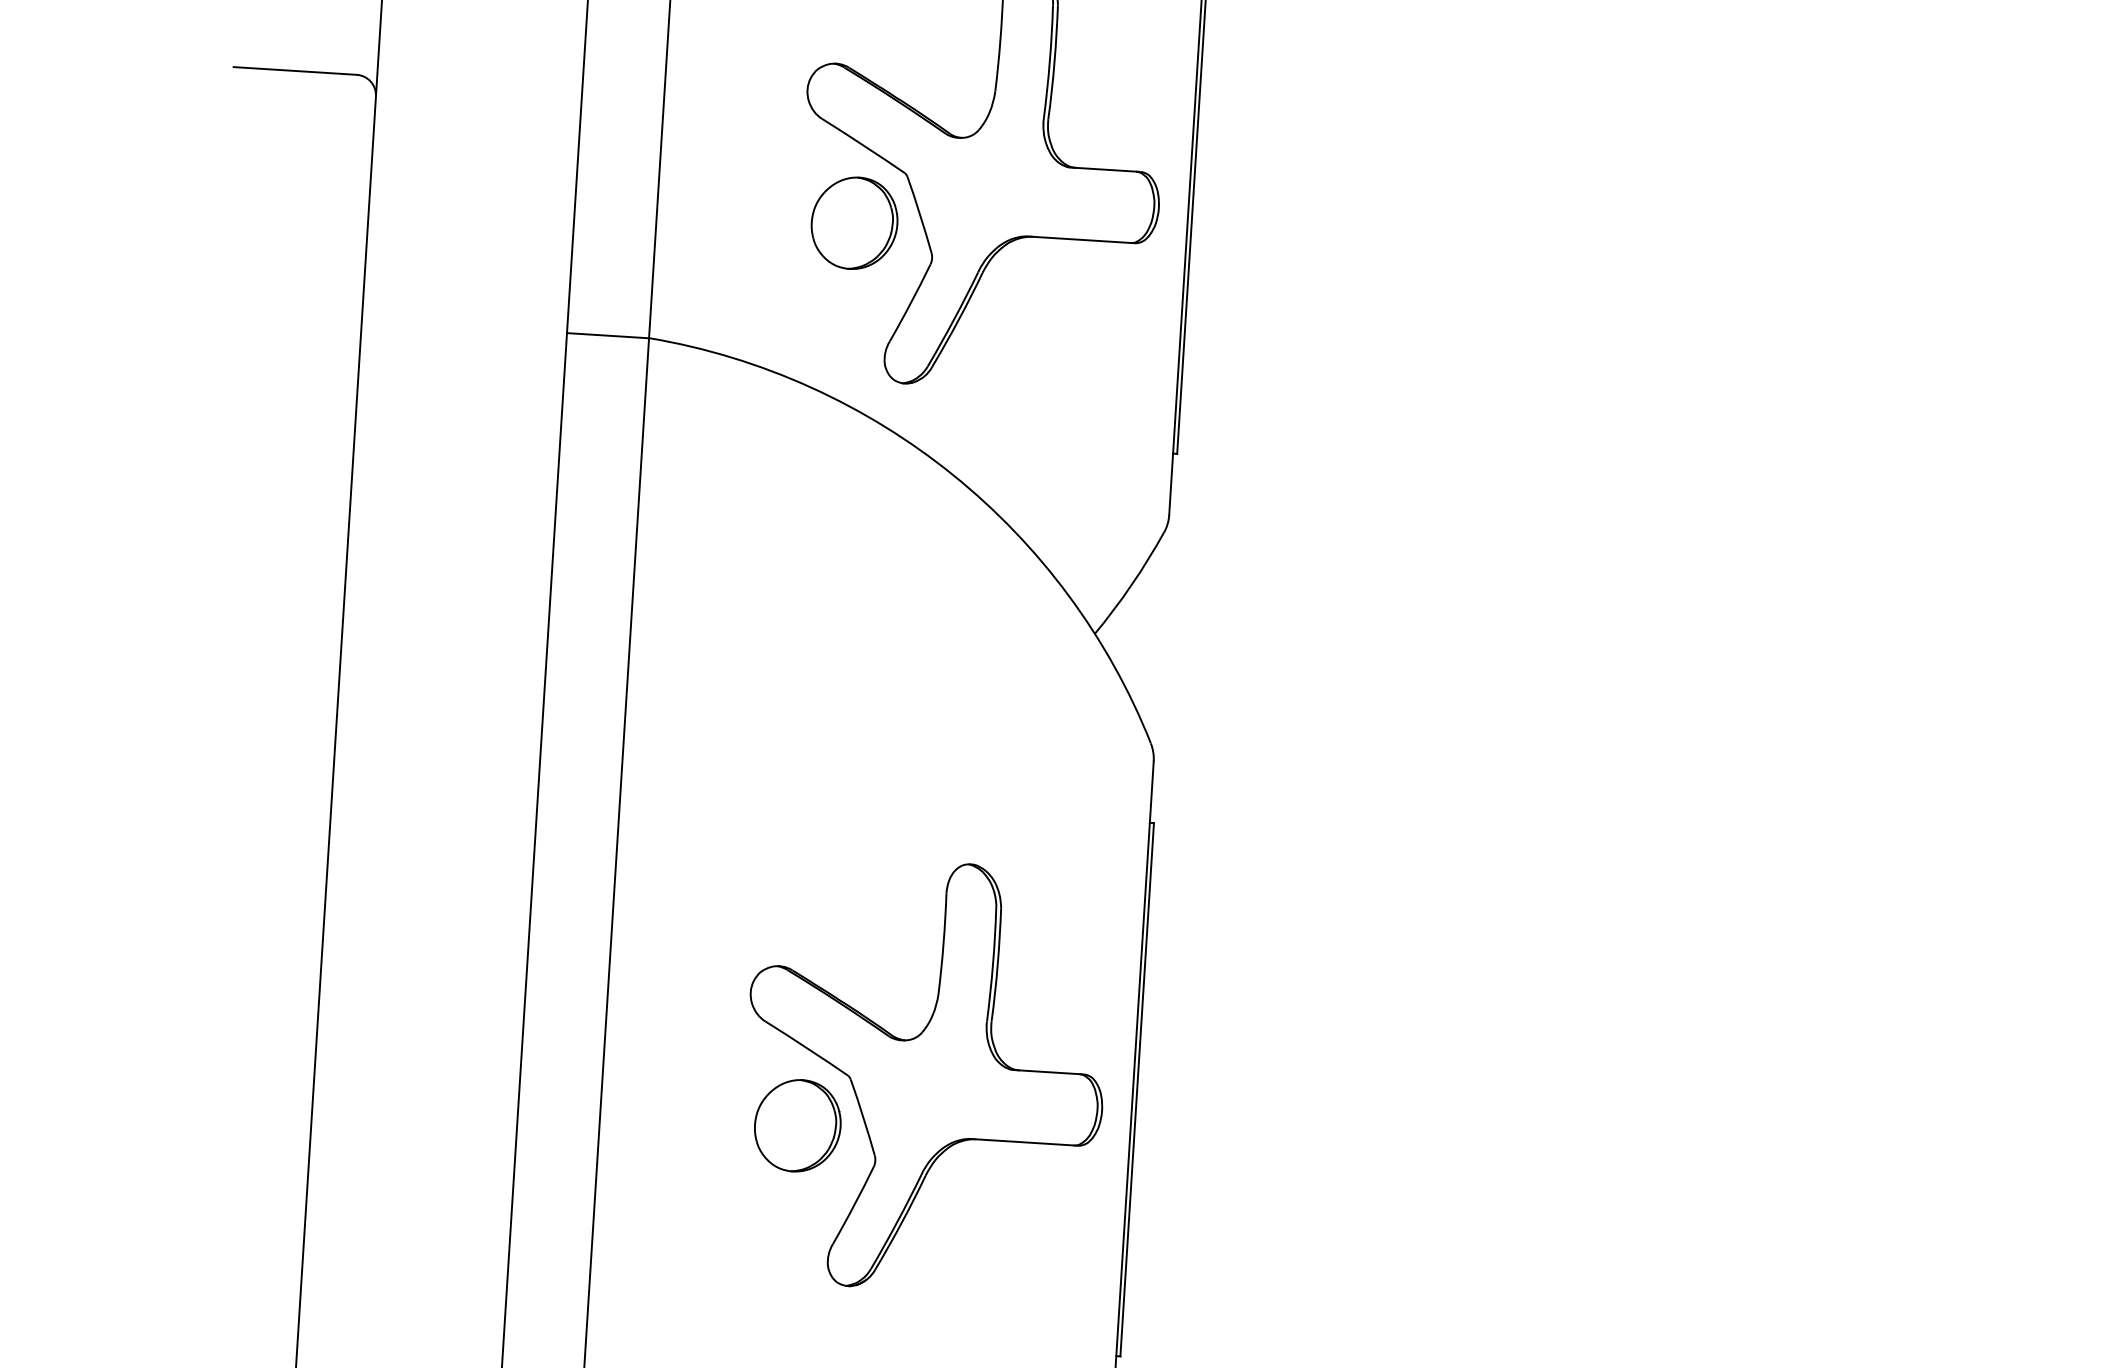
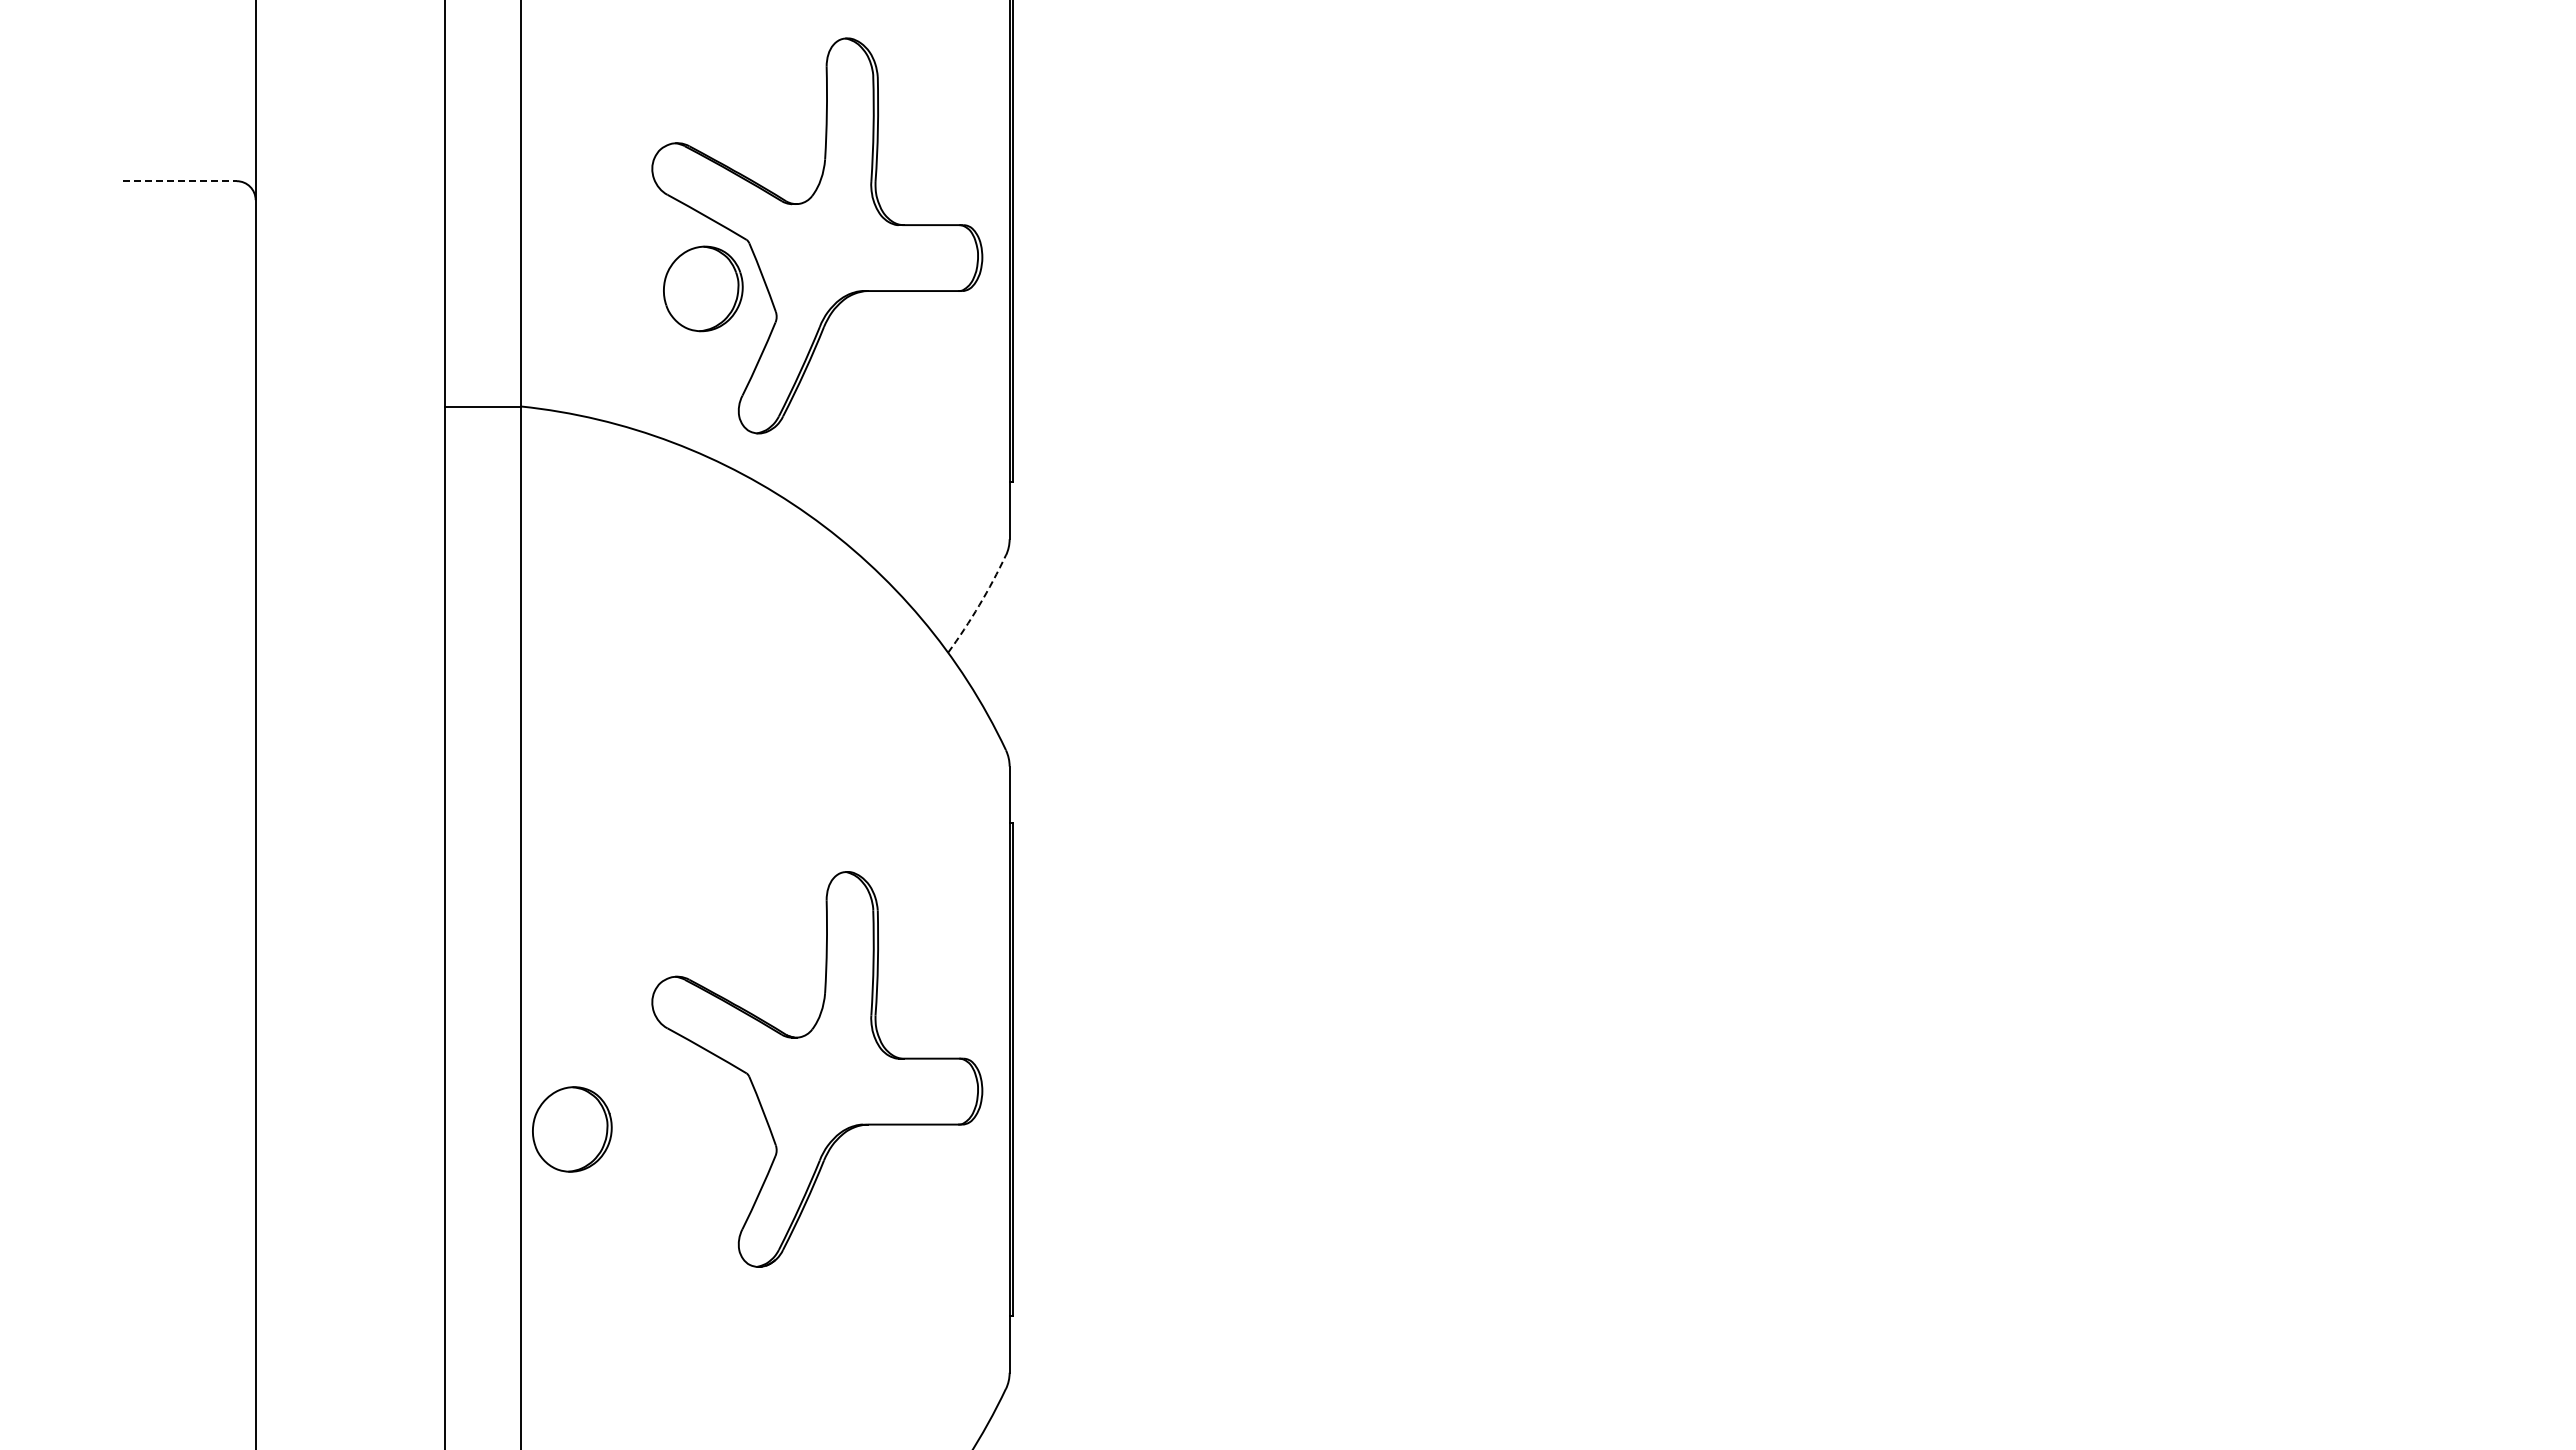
line: (294, 71) -> (179, 181), solid -> dashed
arc: (1132, 584) -> (979, 605), solid -> dashed
part: (797, 1125) -> (572, 1129), moved

